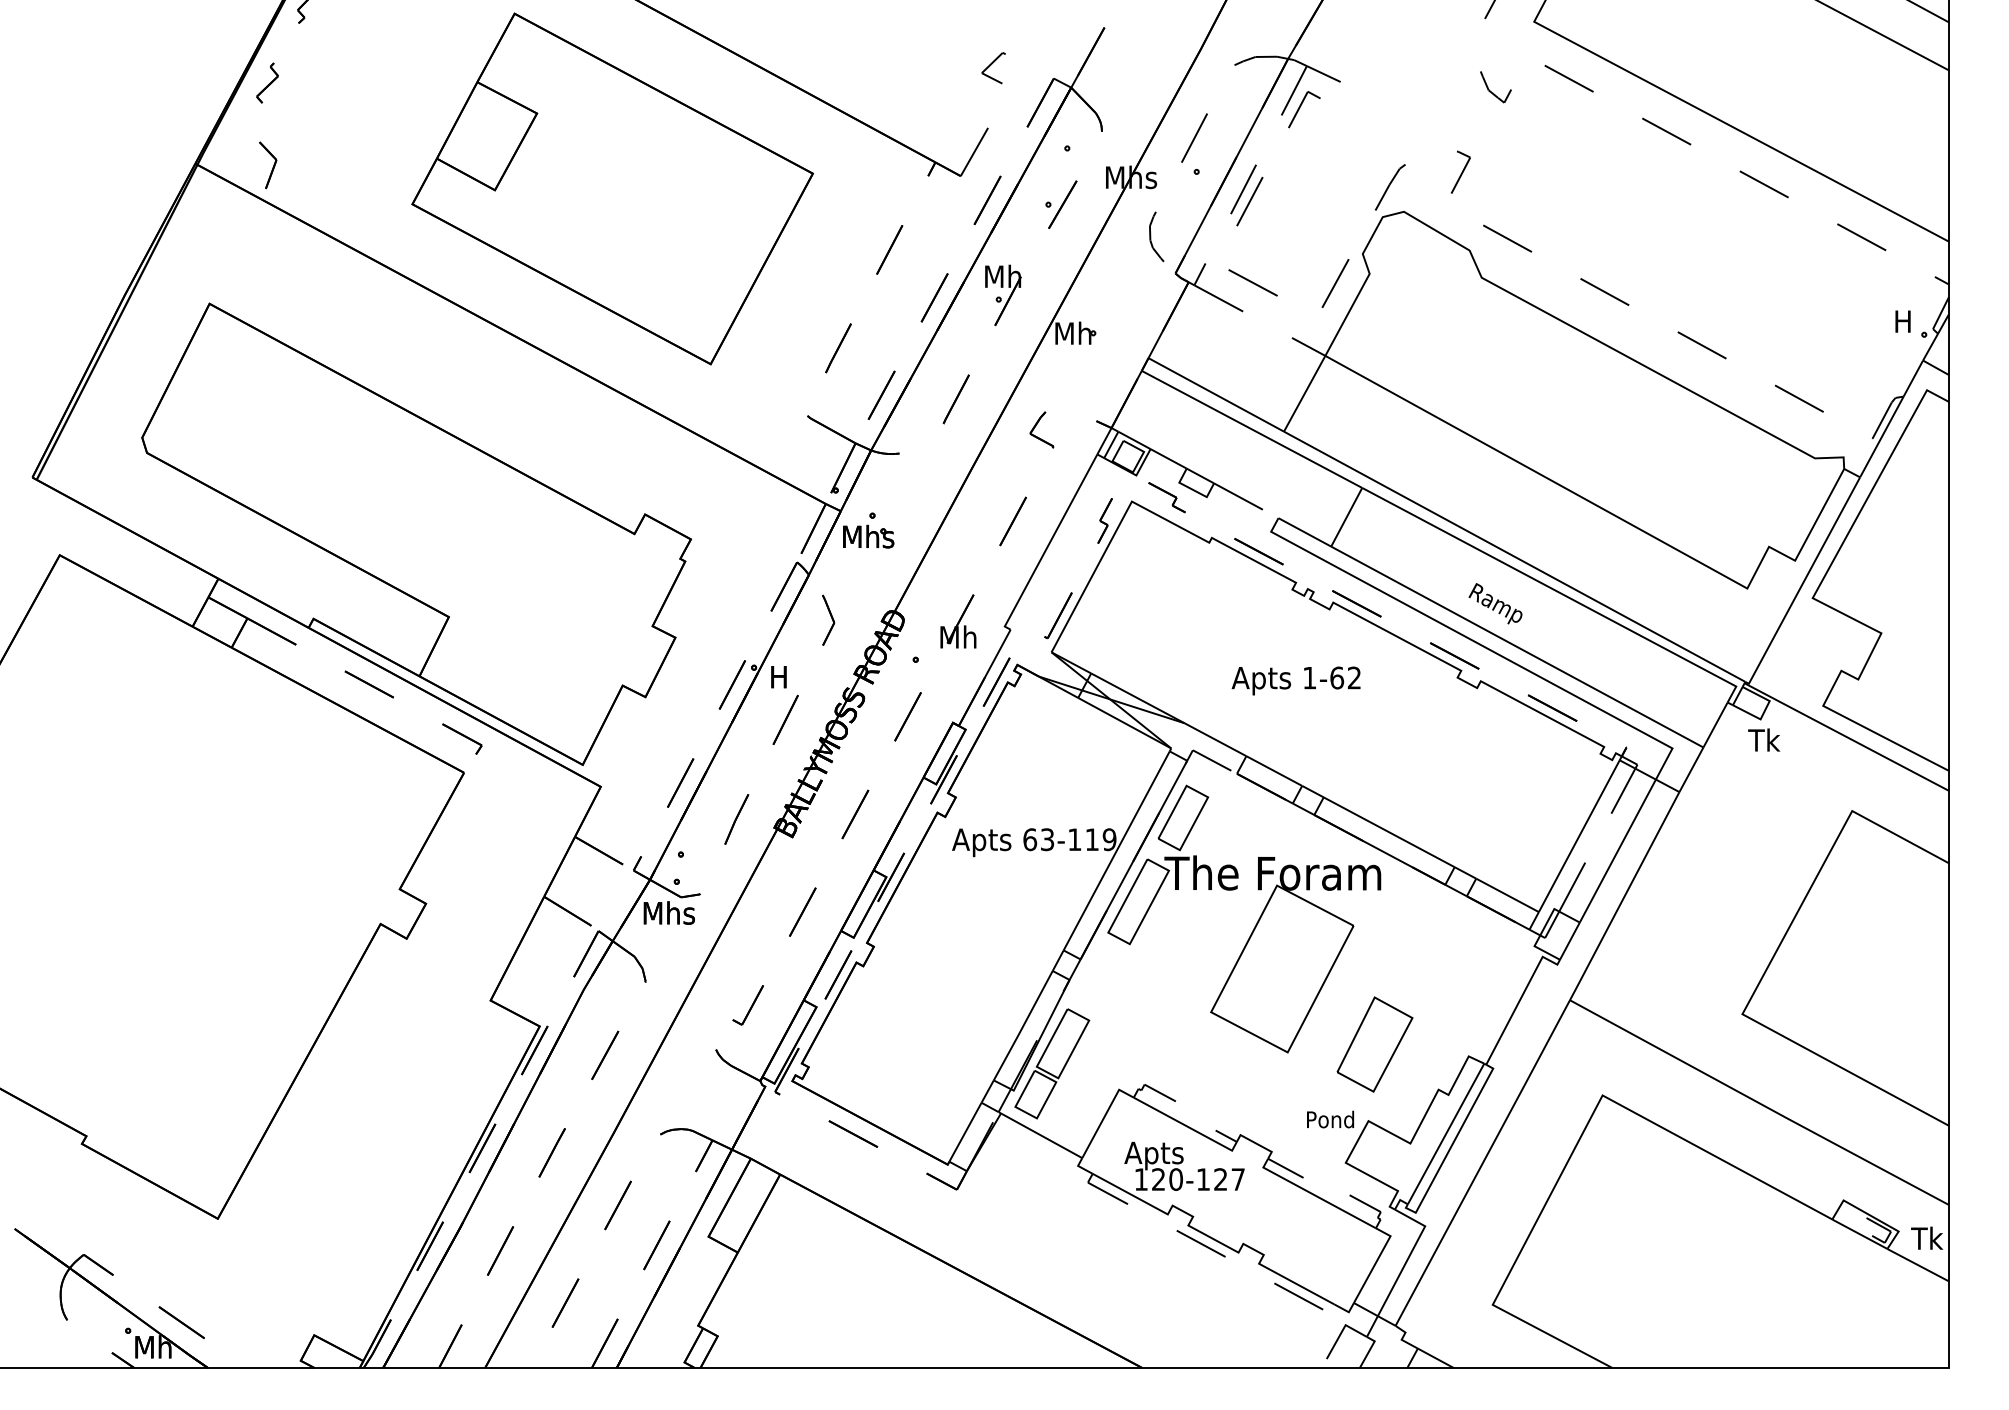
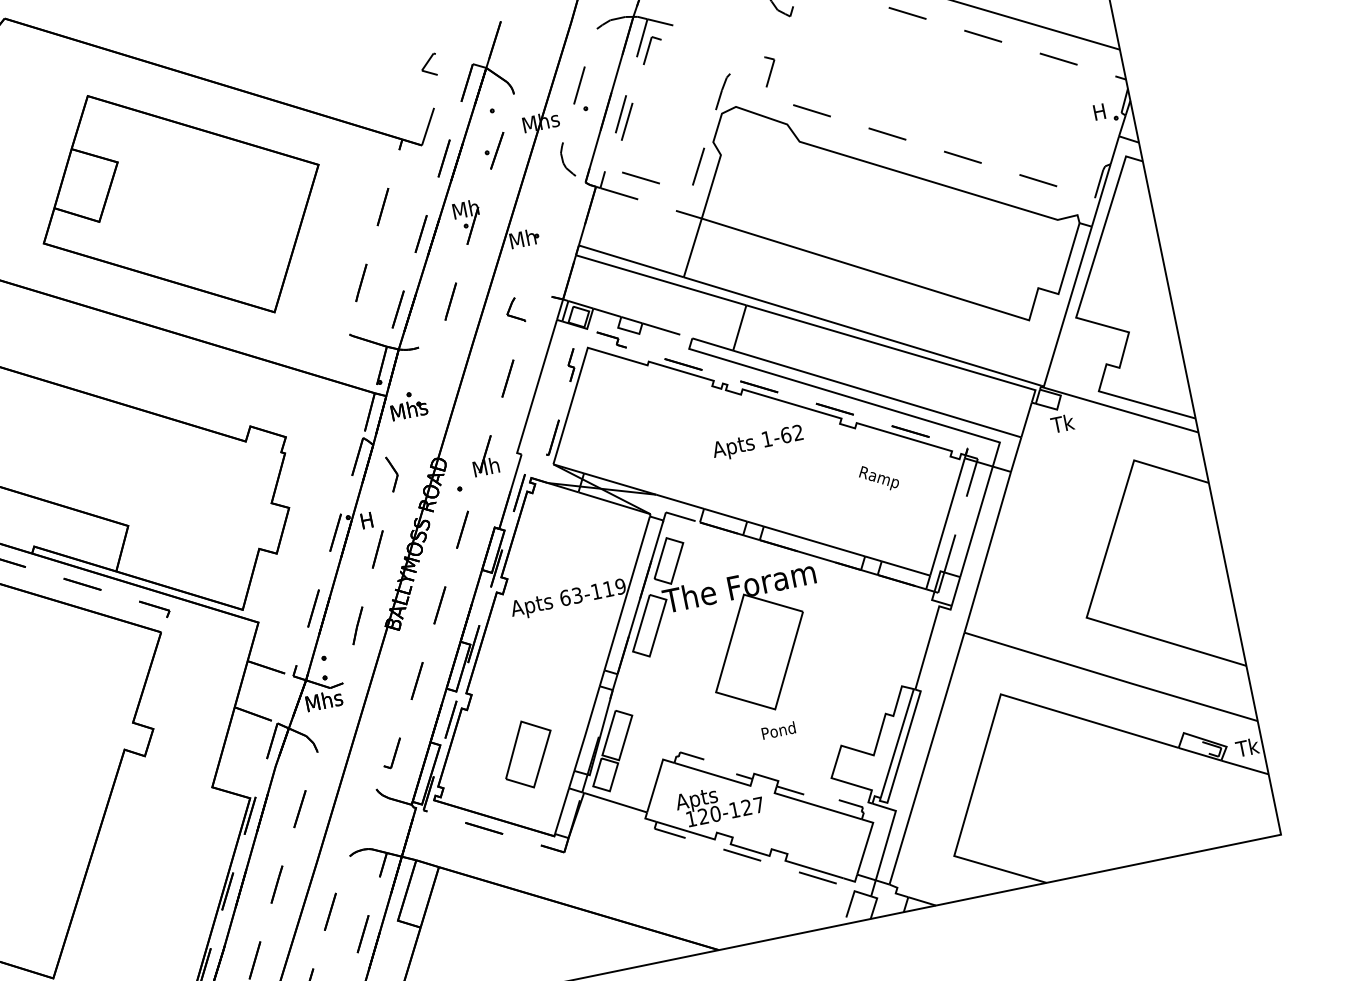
text: (1495, 603) -> (878, 477), moved
text: (1295, 680) -> (757, 442), moved
part: (1374, 1044) -> (527, 754), moved
text: (1330, 1119) -> (778, 730), moved

